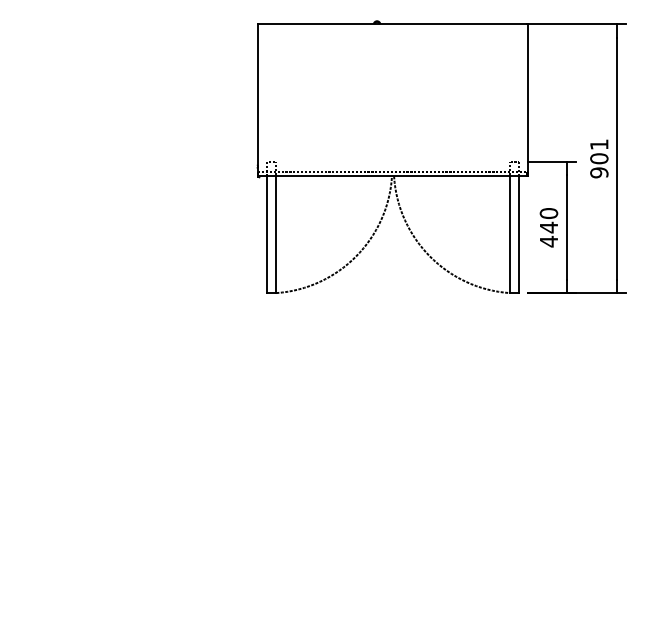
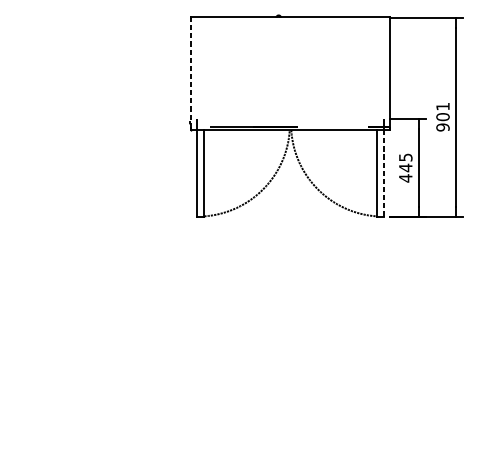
line: (258, 98) -> (191, 72), solid -> dashed
text: (548, 213) -> (405, 157), 440 -> 445
line: (519, 235) -> (383, 173), solid -> dashed

